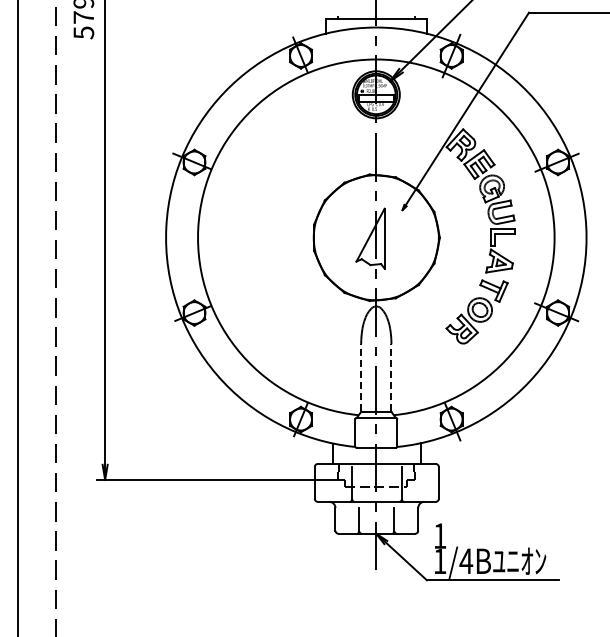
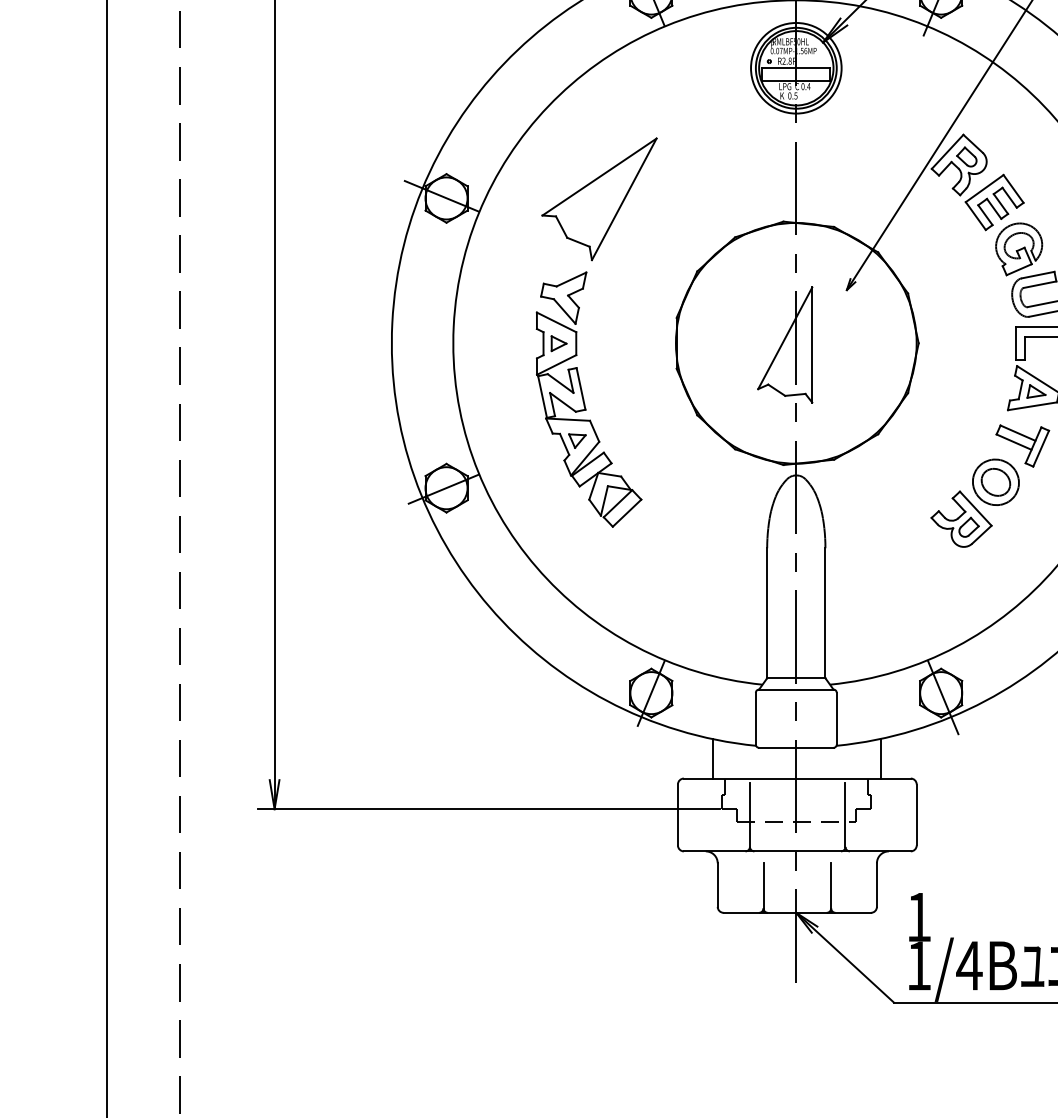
part: (262, 232) -> (577, 333), added
line: (361, 377) -> (767, 612), dashed -> solid
line: (391, 377) -> (825, 612), dashed -> solid

